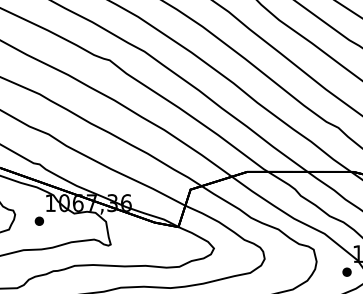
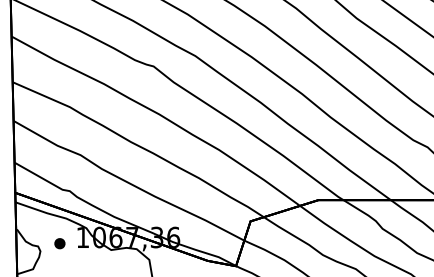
part: (38, 220) -> (58, 242), moved

